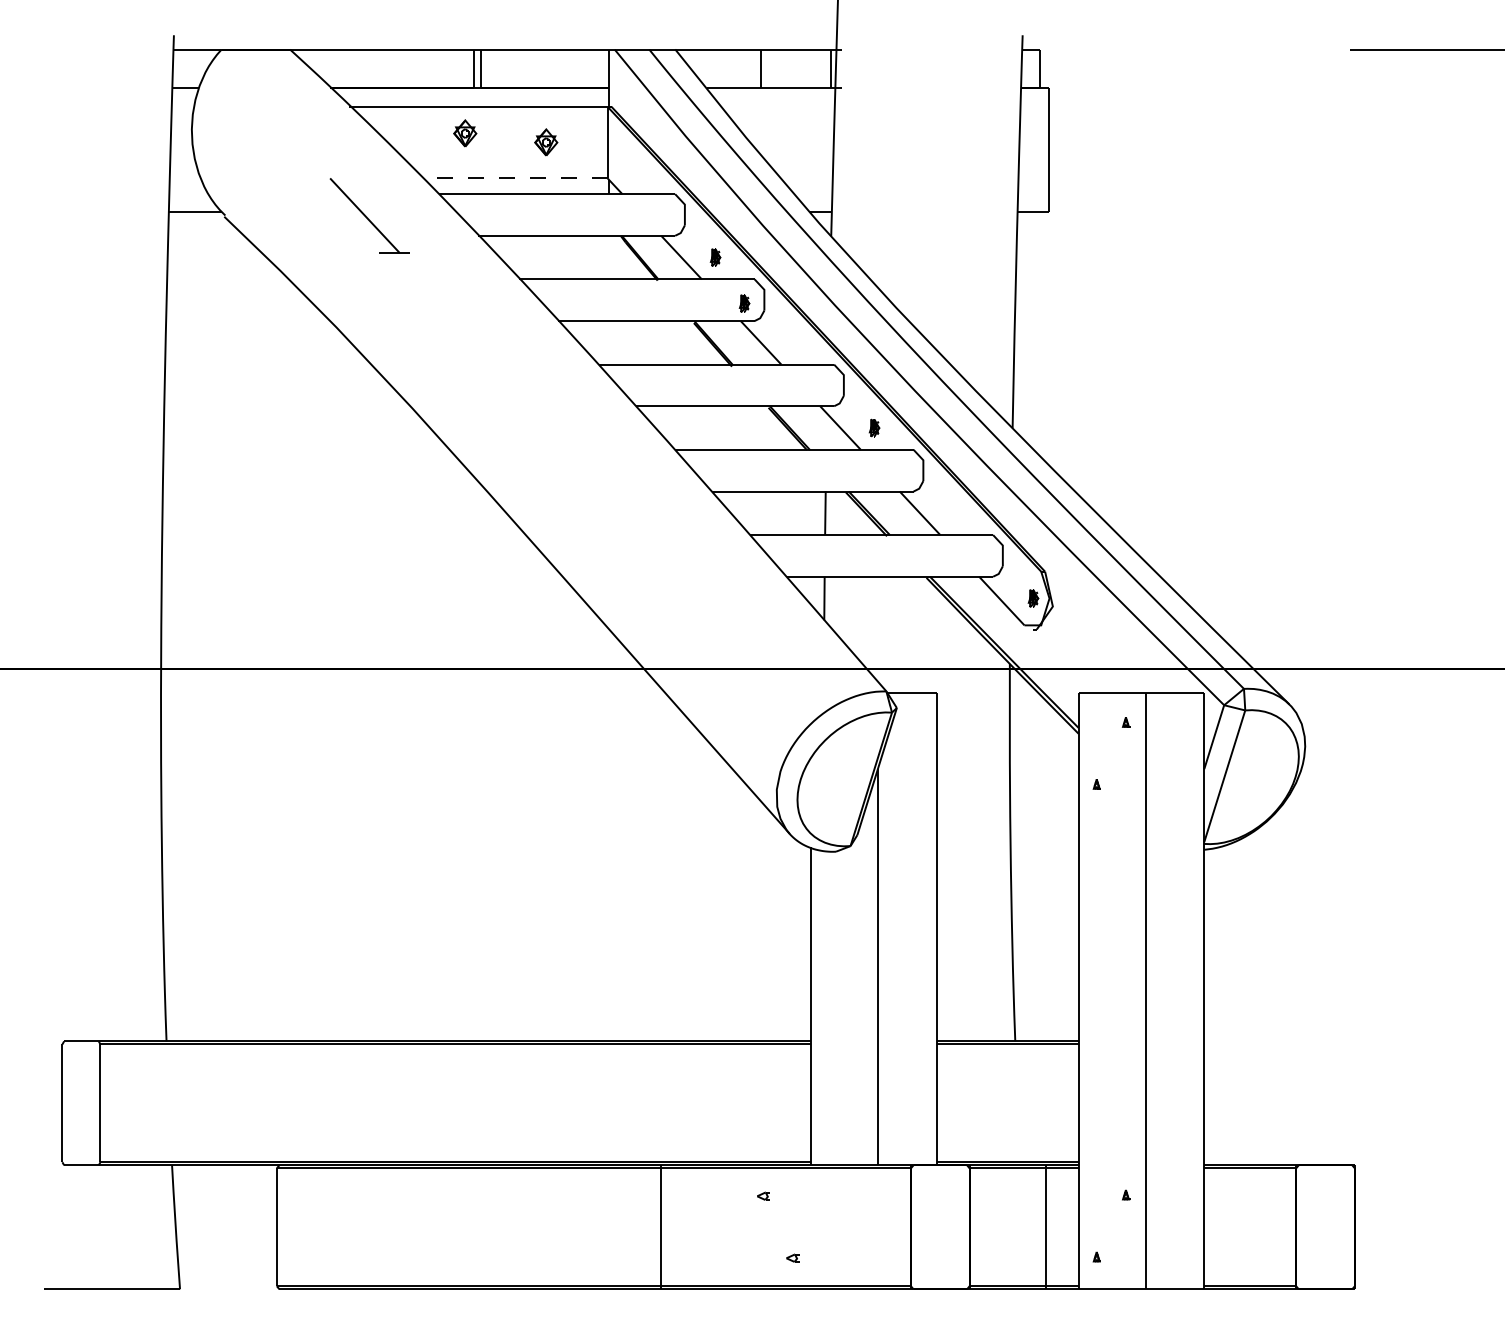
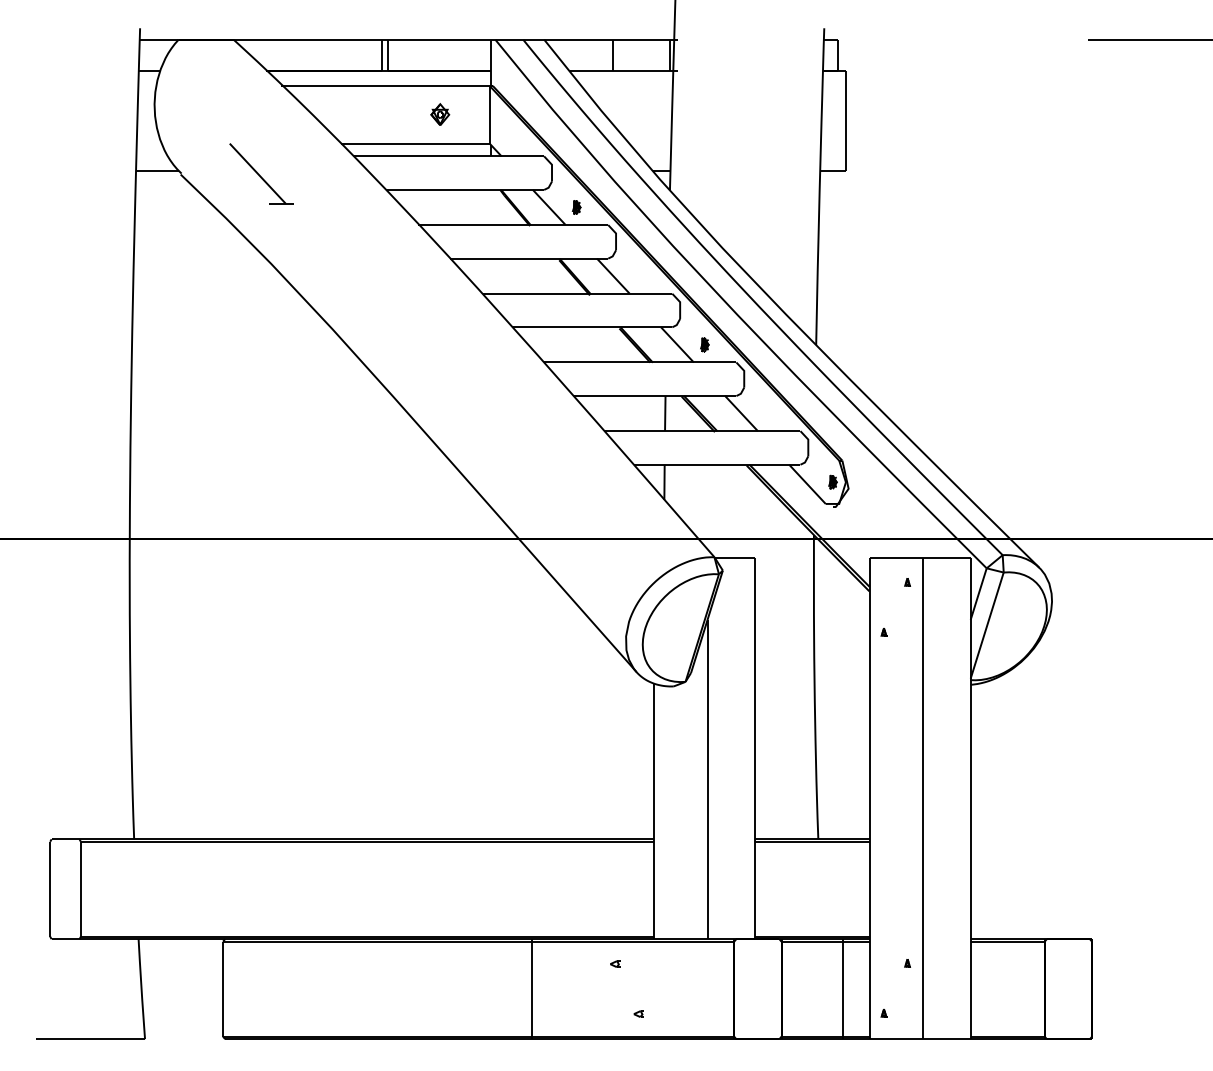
part: (465, 133) -> (375, 107), removed
line: (514, 178) -> (414, 143), dashed -> solid
part: (369, 215) -> (261, 173), moved
part: (744, 303) -> (600, 244), removed

